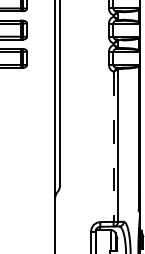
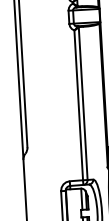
line: (113, 146) -> (78, 105), dashed -> solid

